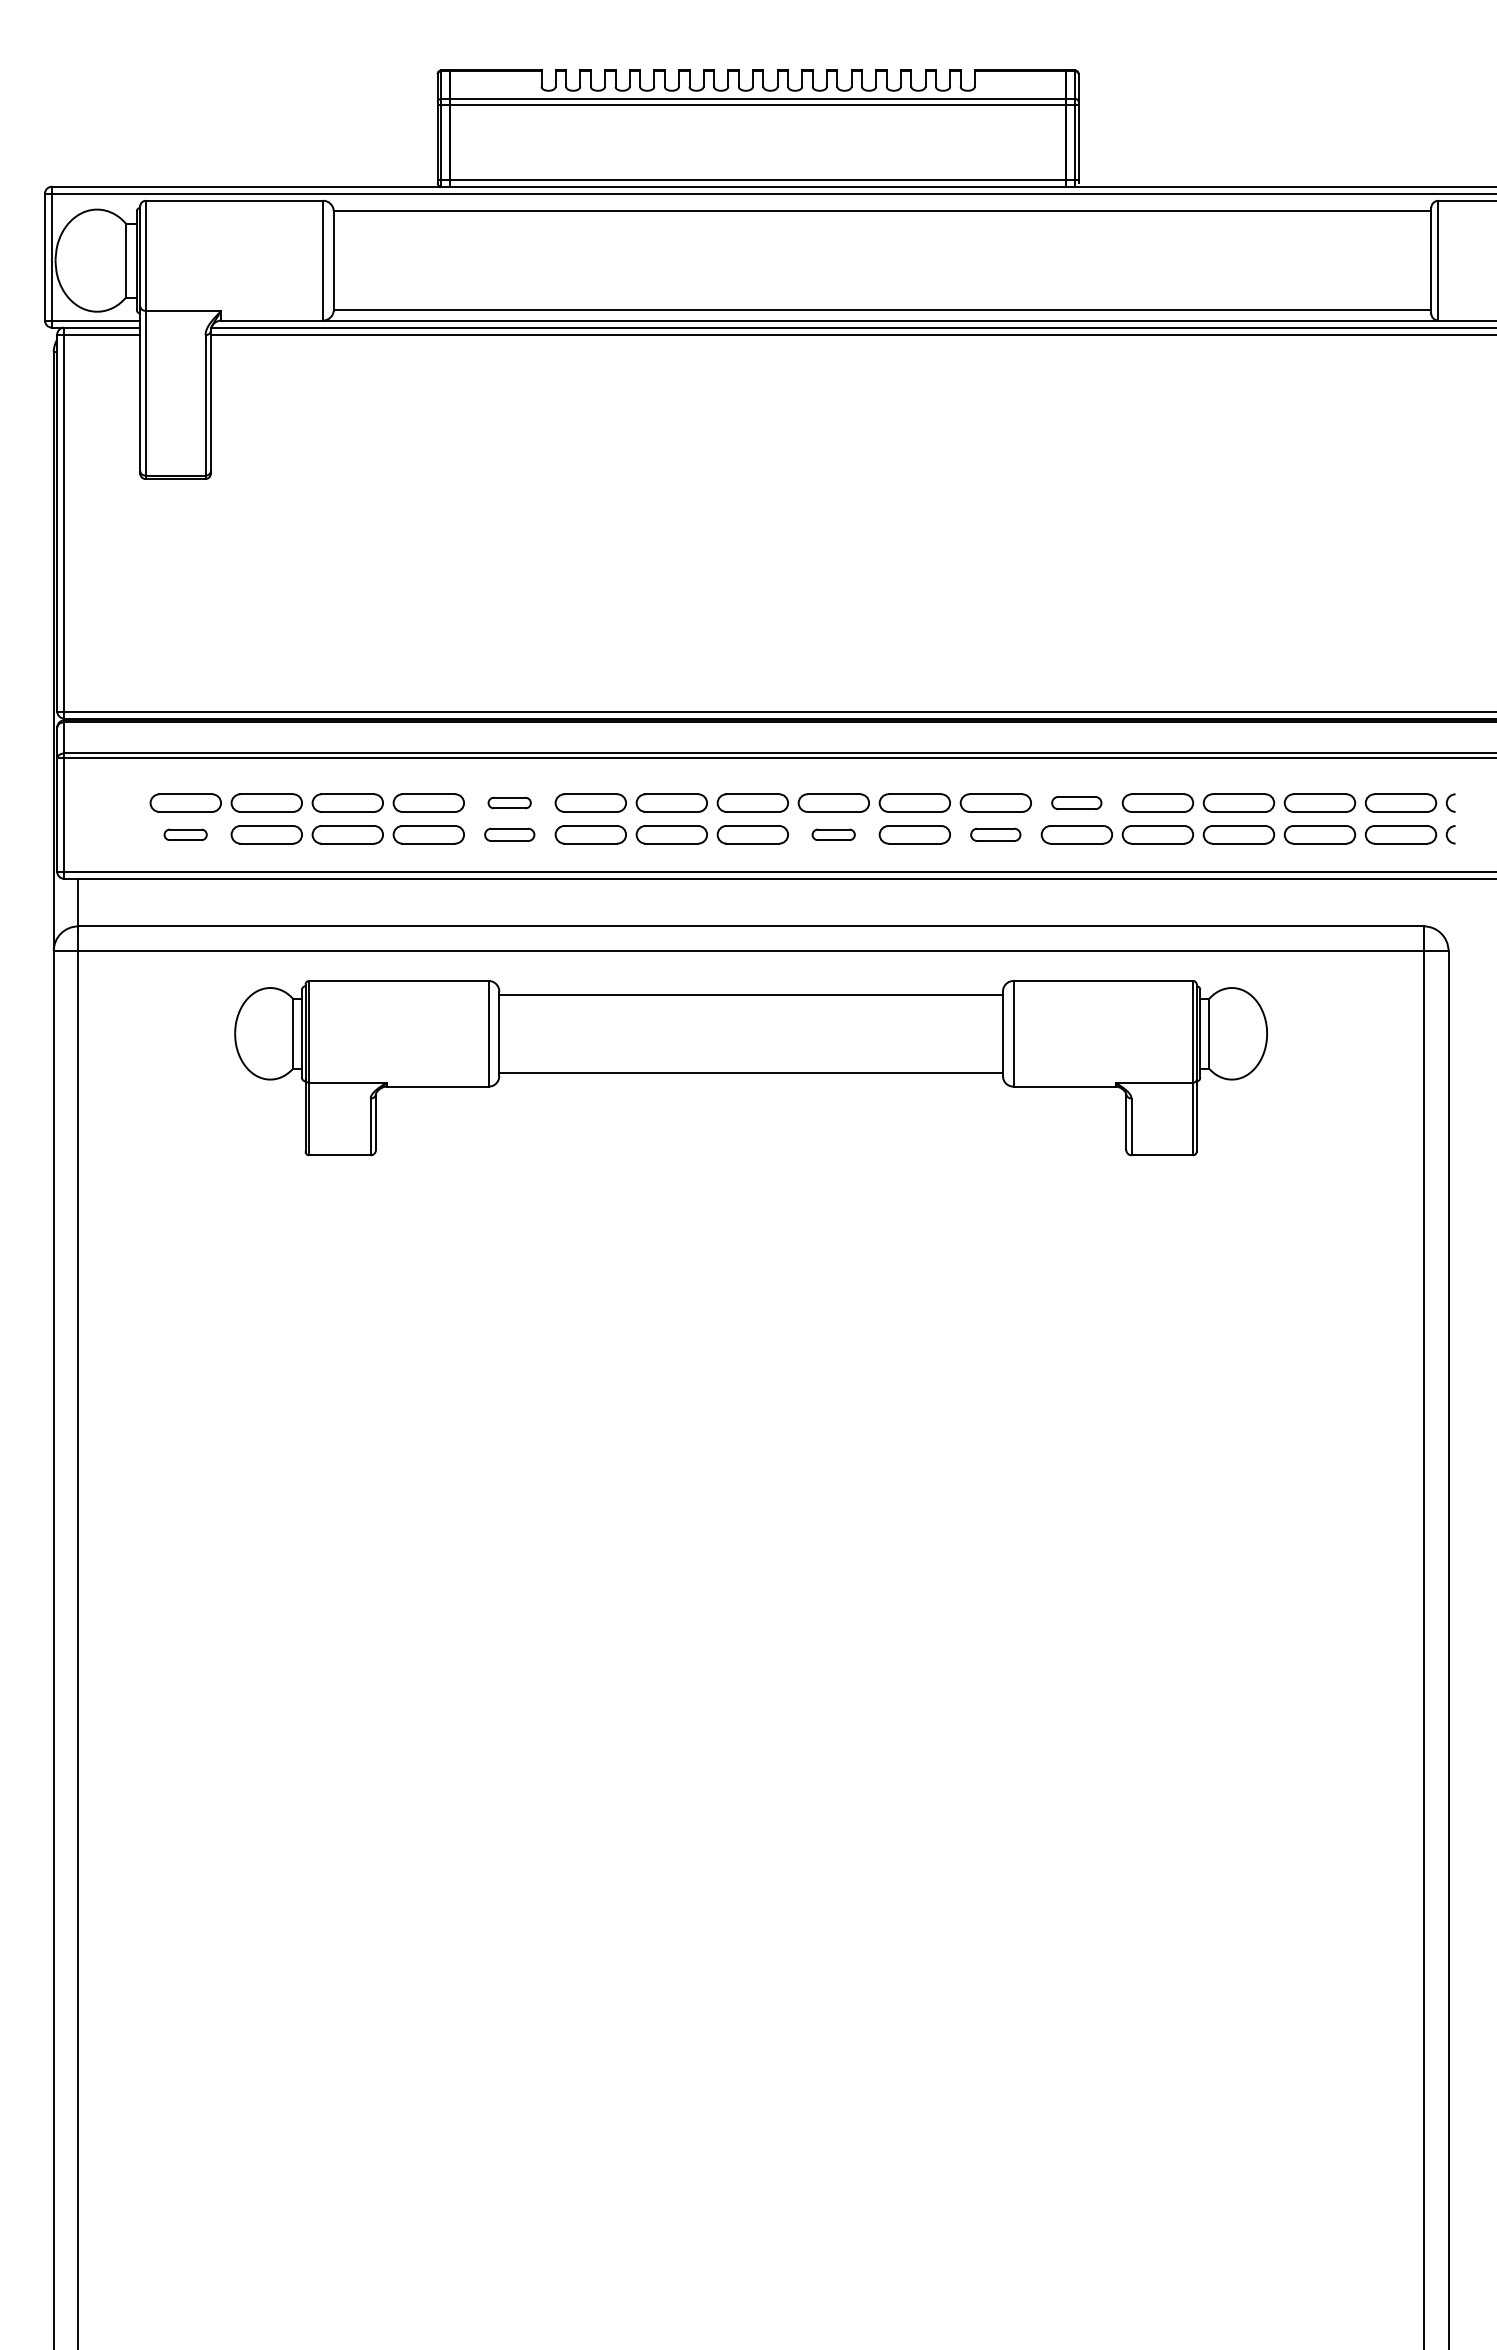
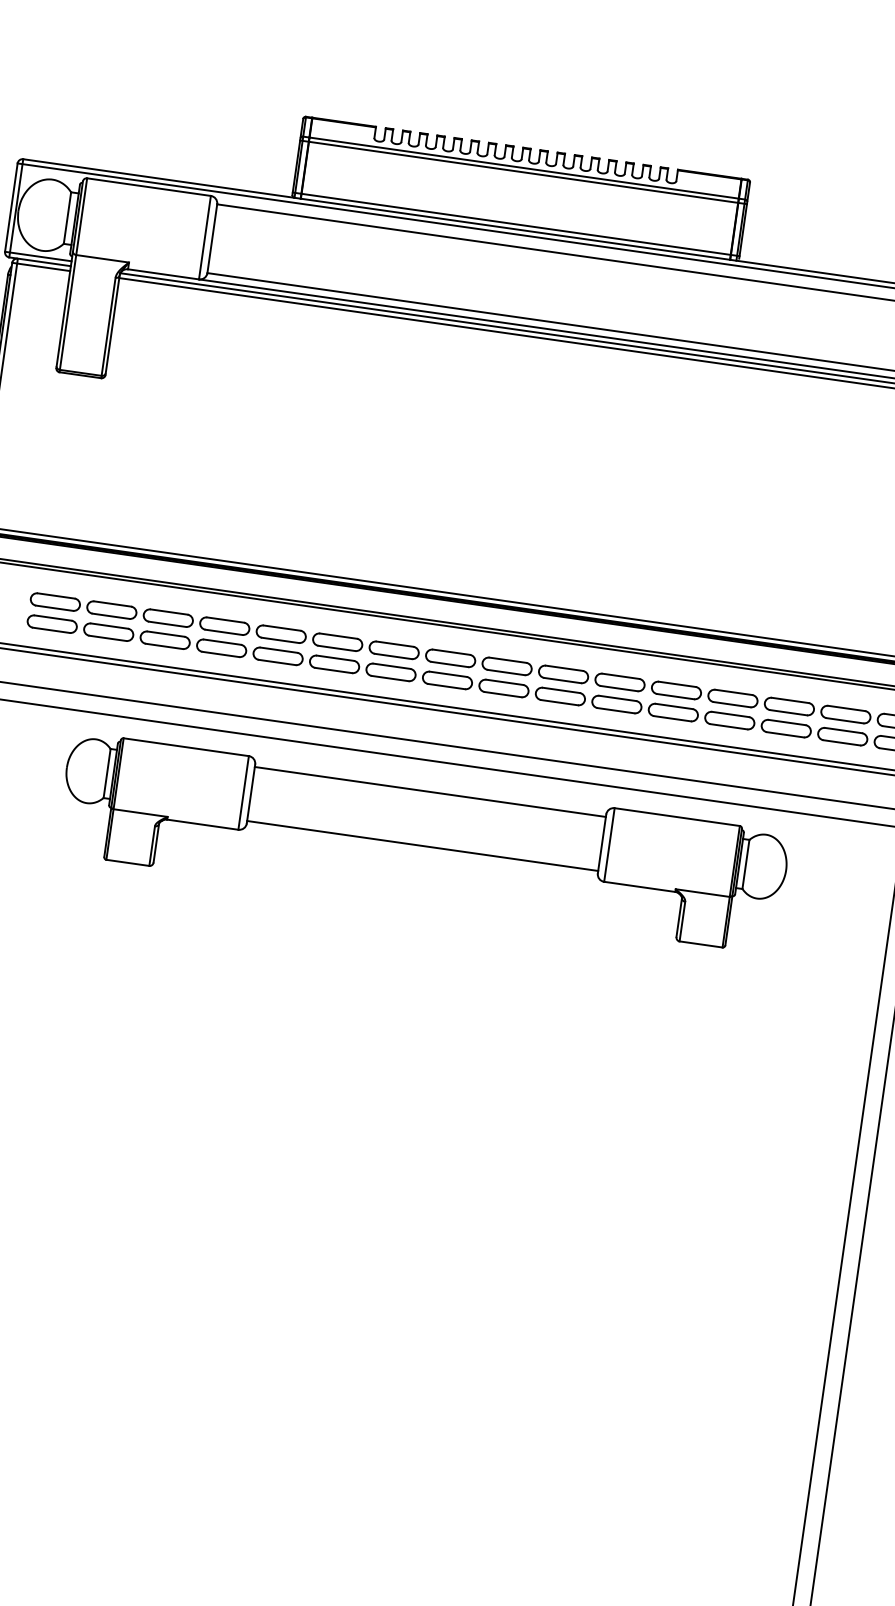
part: (509, 802) -> (281, 633), size x1.67
part: (1076, 802) -> (676, 690), size x1.43
part: (185, 834) -> (52, 623), size x1.67
part: (509, 834) -> (277, 656), size x1.43
part: (833, 834) -> (503, 688), size x1.67
part: (995, 834) -> (616, 704), size x1.43

